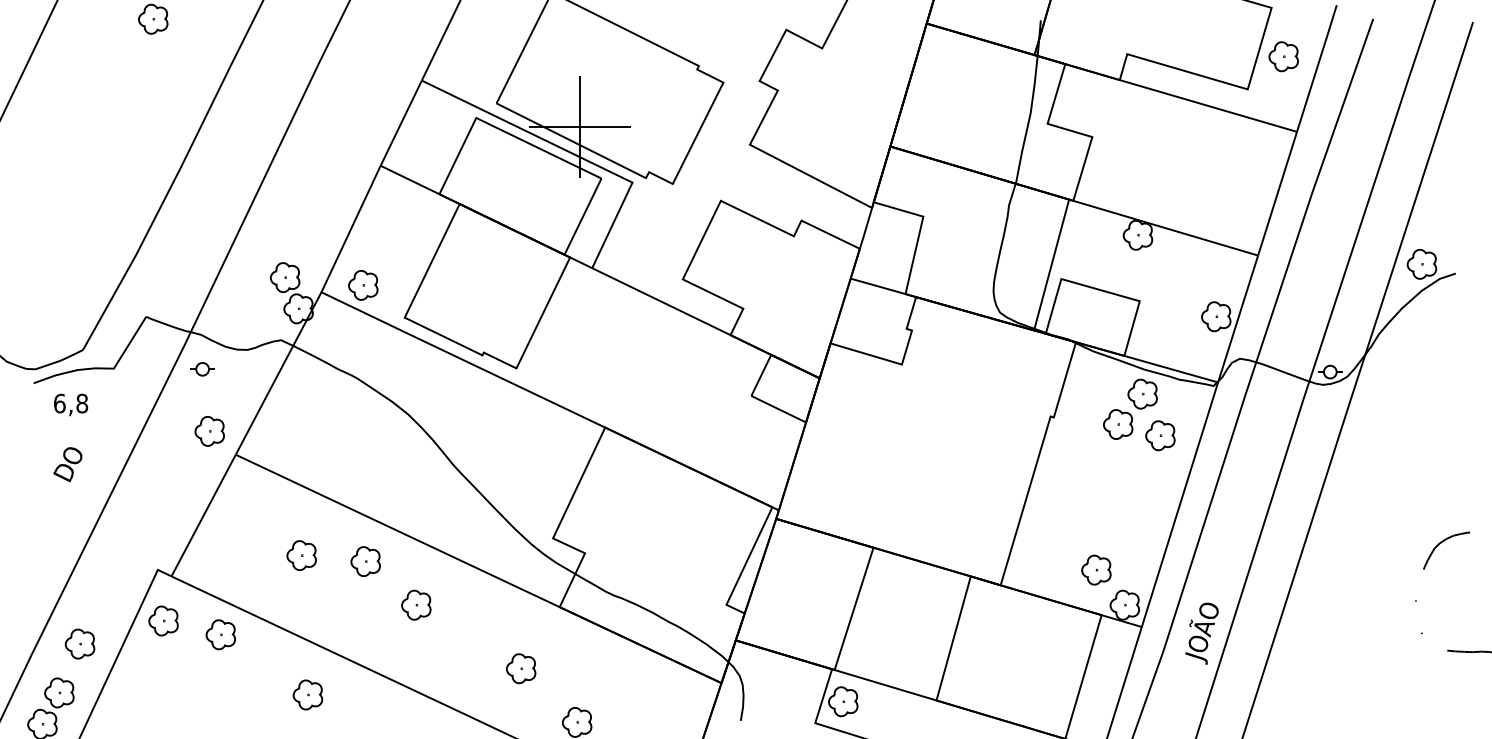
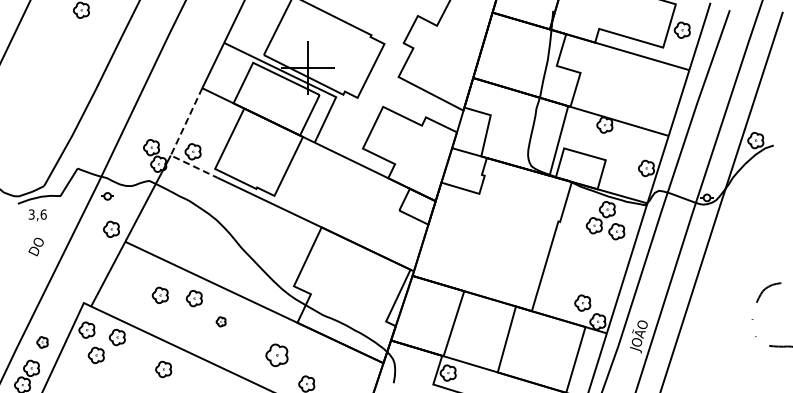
line: (330, 273) -> (175, 145), solid -> dashed
text: (70, 403) -> (37, 214), 6,8 -> 3,6
part: (414, 604) -> (220, 321), size x0.6
part: (79, 644) -> (42, 342), size x0.7
part: (179, 666) -> (95, 354), added
part: (520, 668) -> (276, 355), size x1.4

